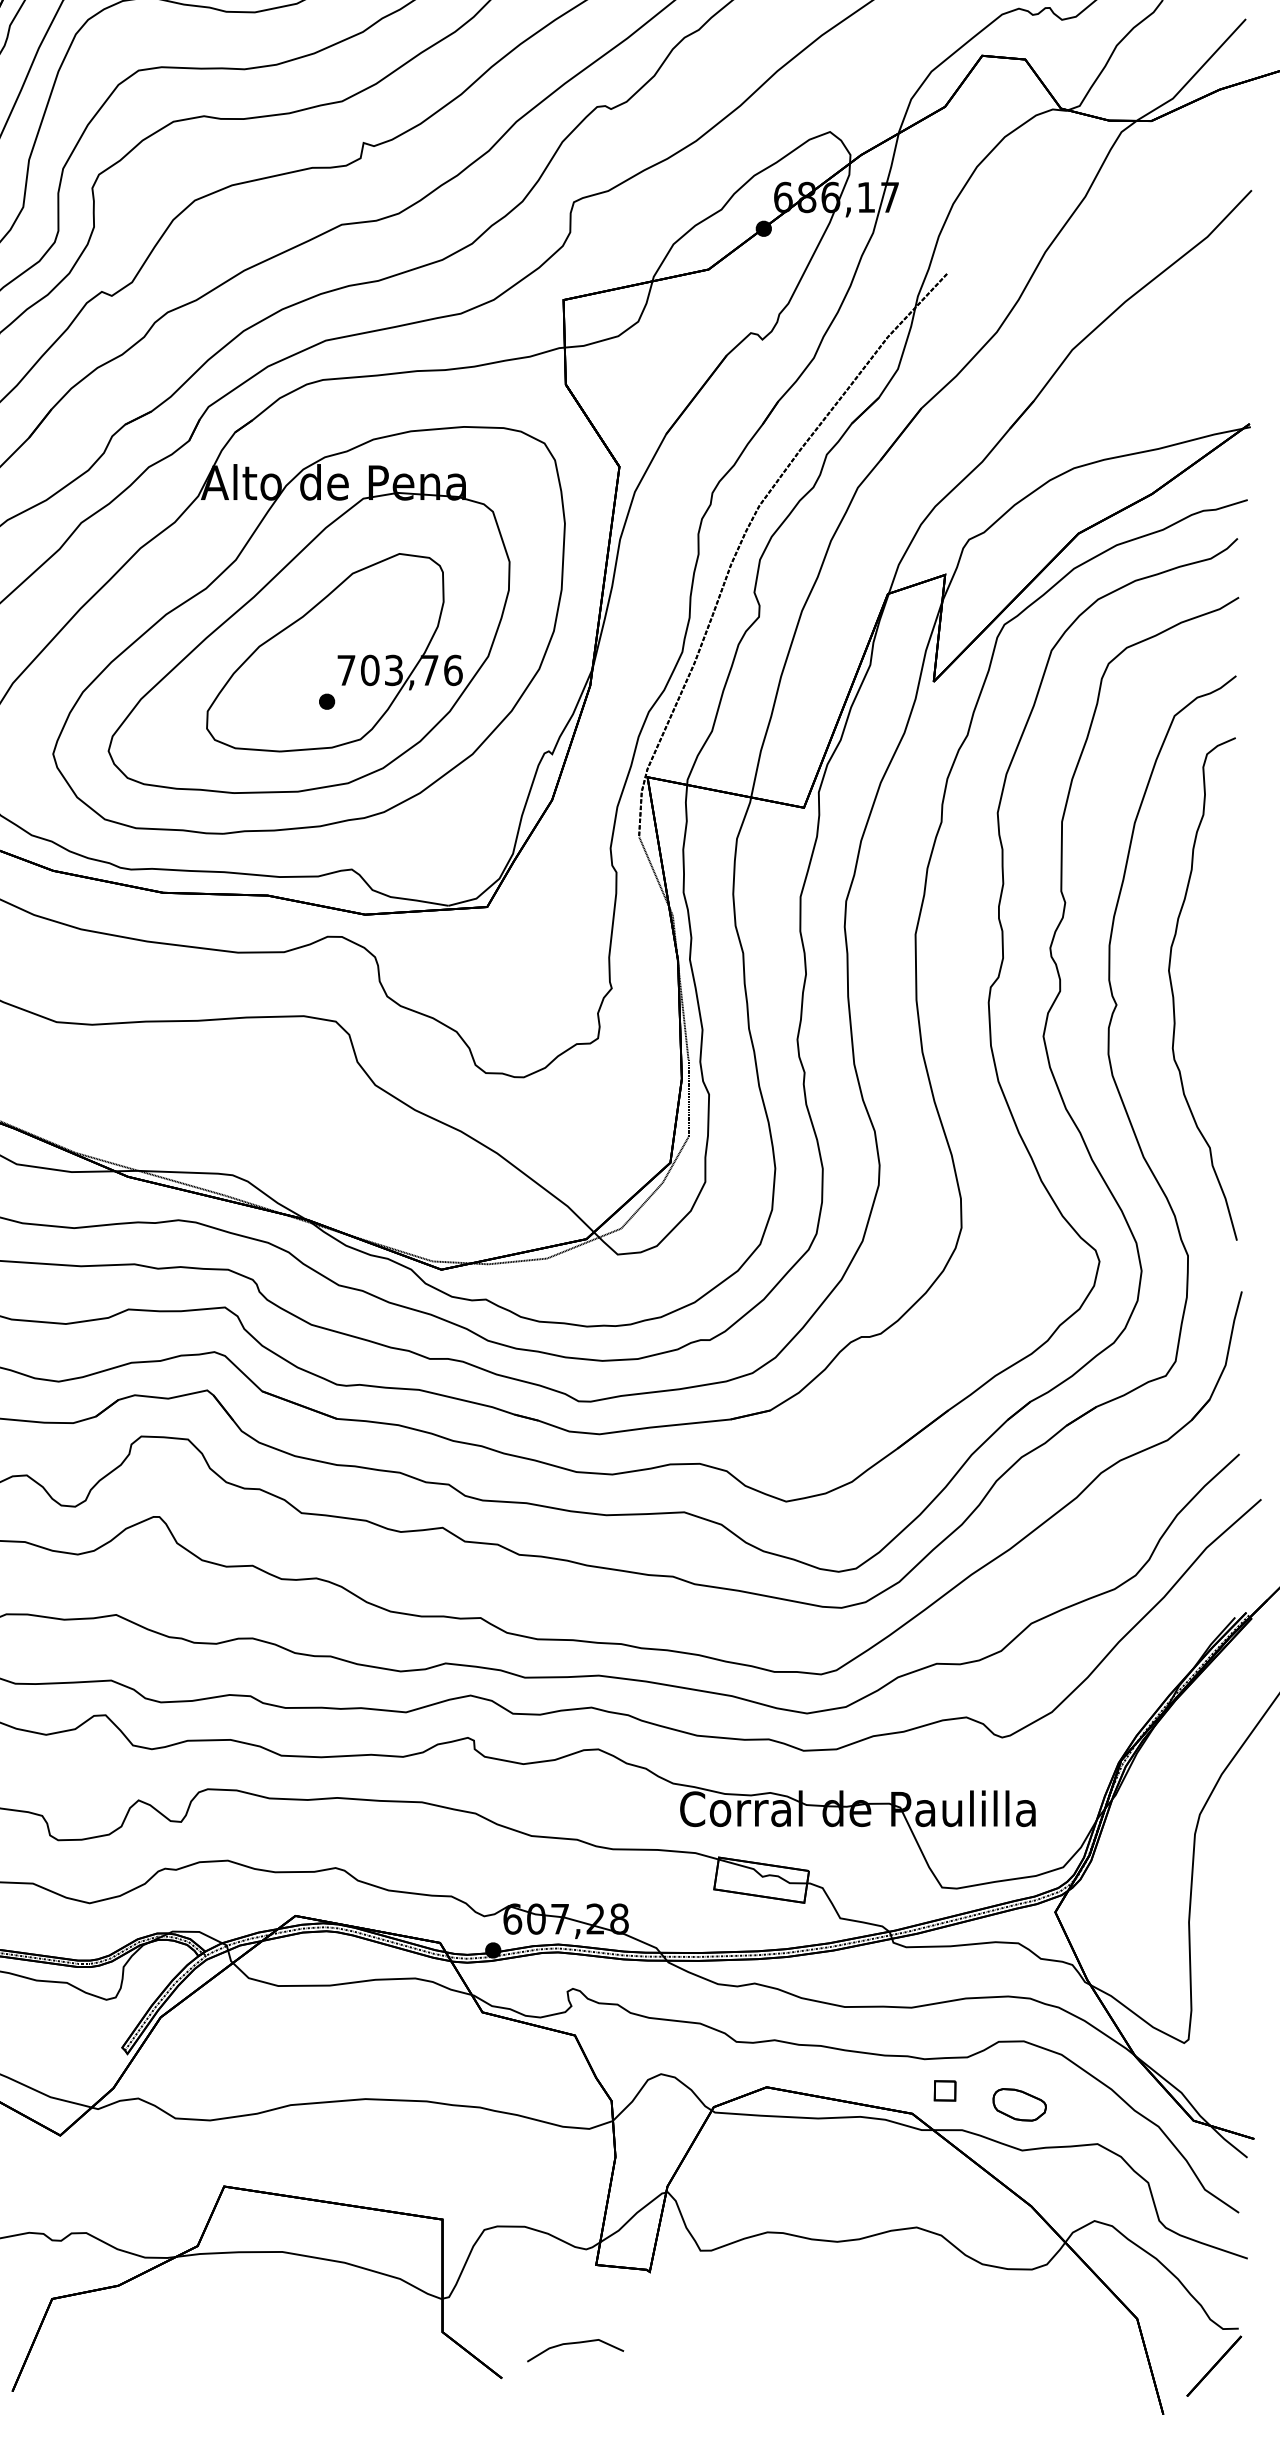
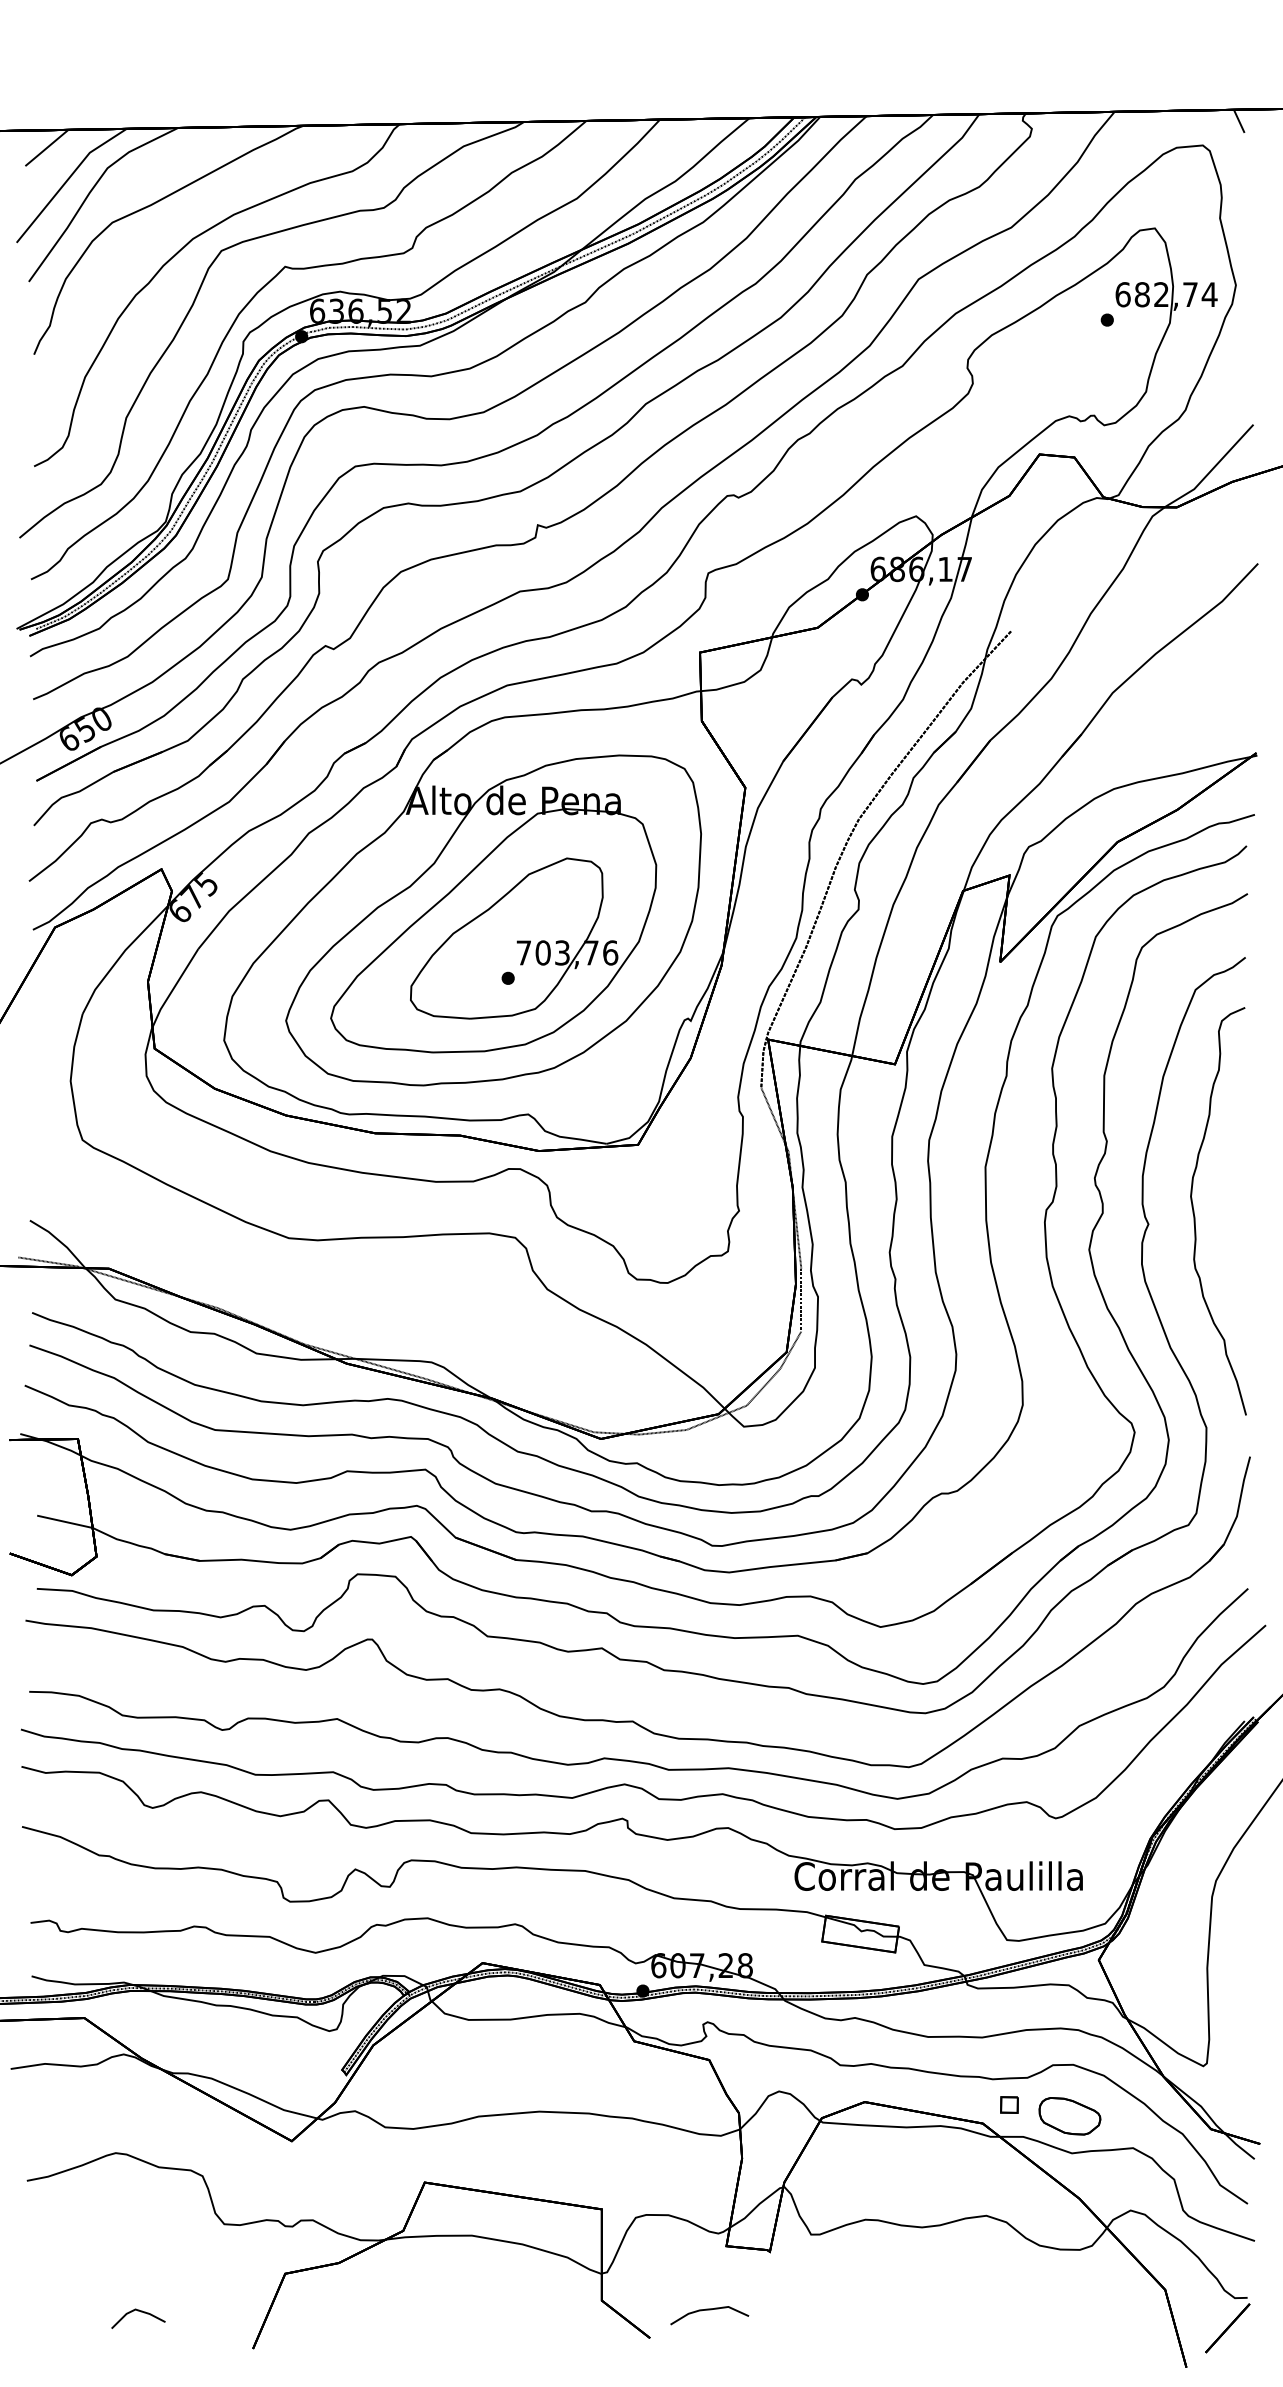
part: (1019, 2105) -> (1069, 2116), size x1.43

